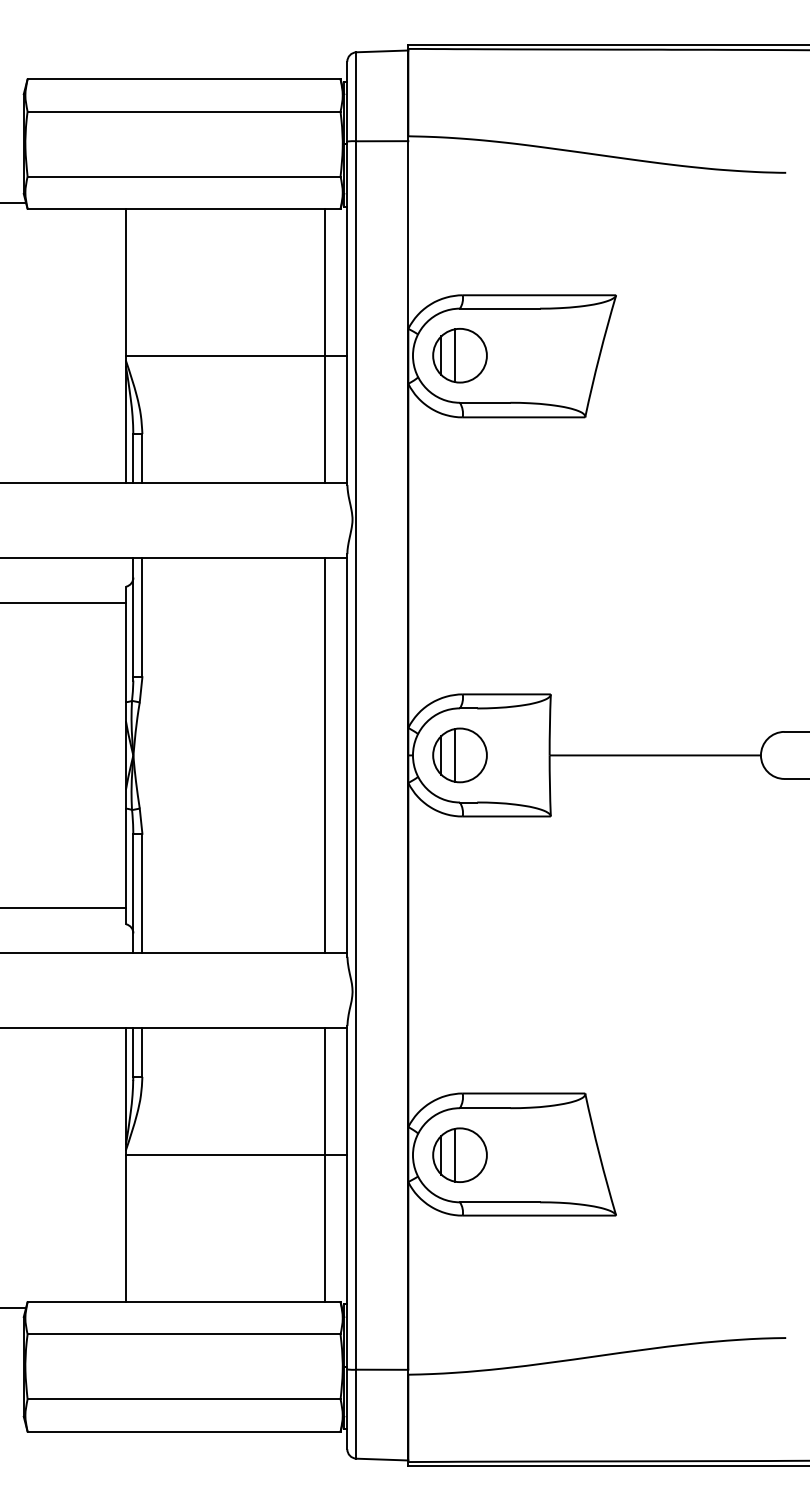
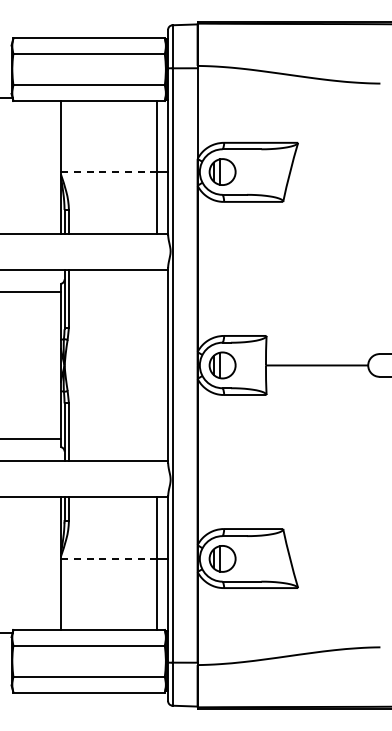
line: (226, 356) -> (109, 172), solid -> dashed
line: (325, 755) -> (157, 365), removed
line: (226, 1154) -> (109, 558), solid -> dashed

